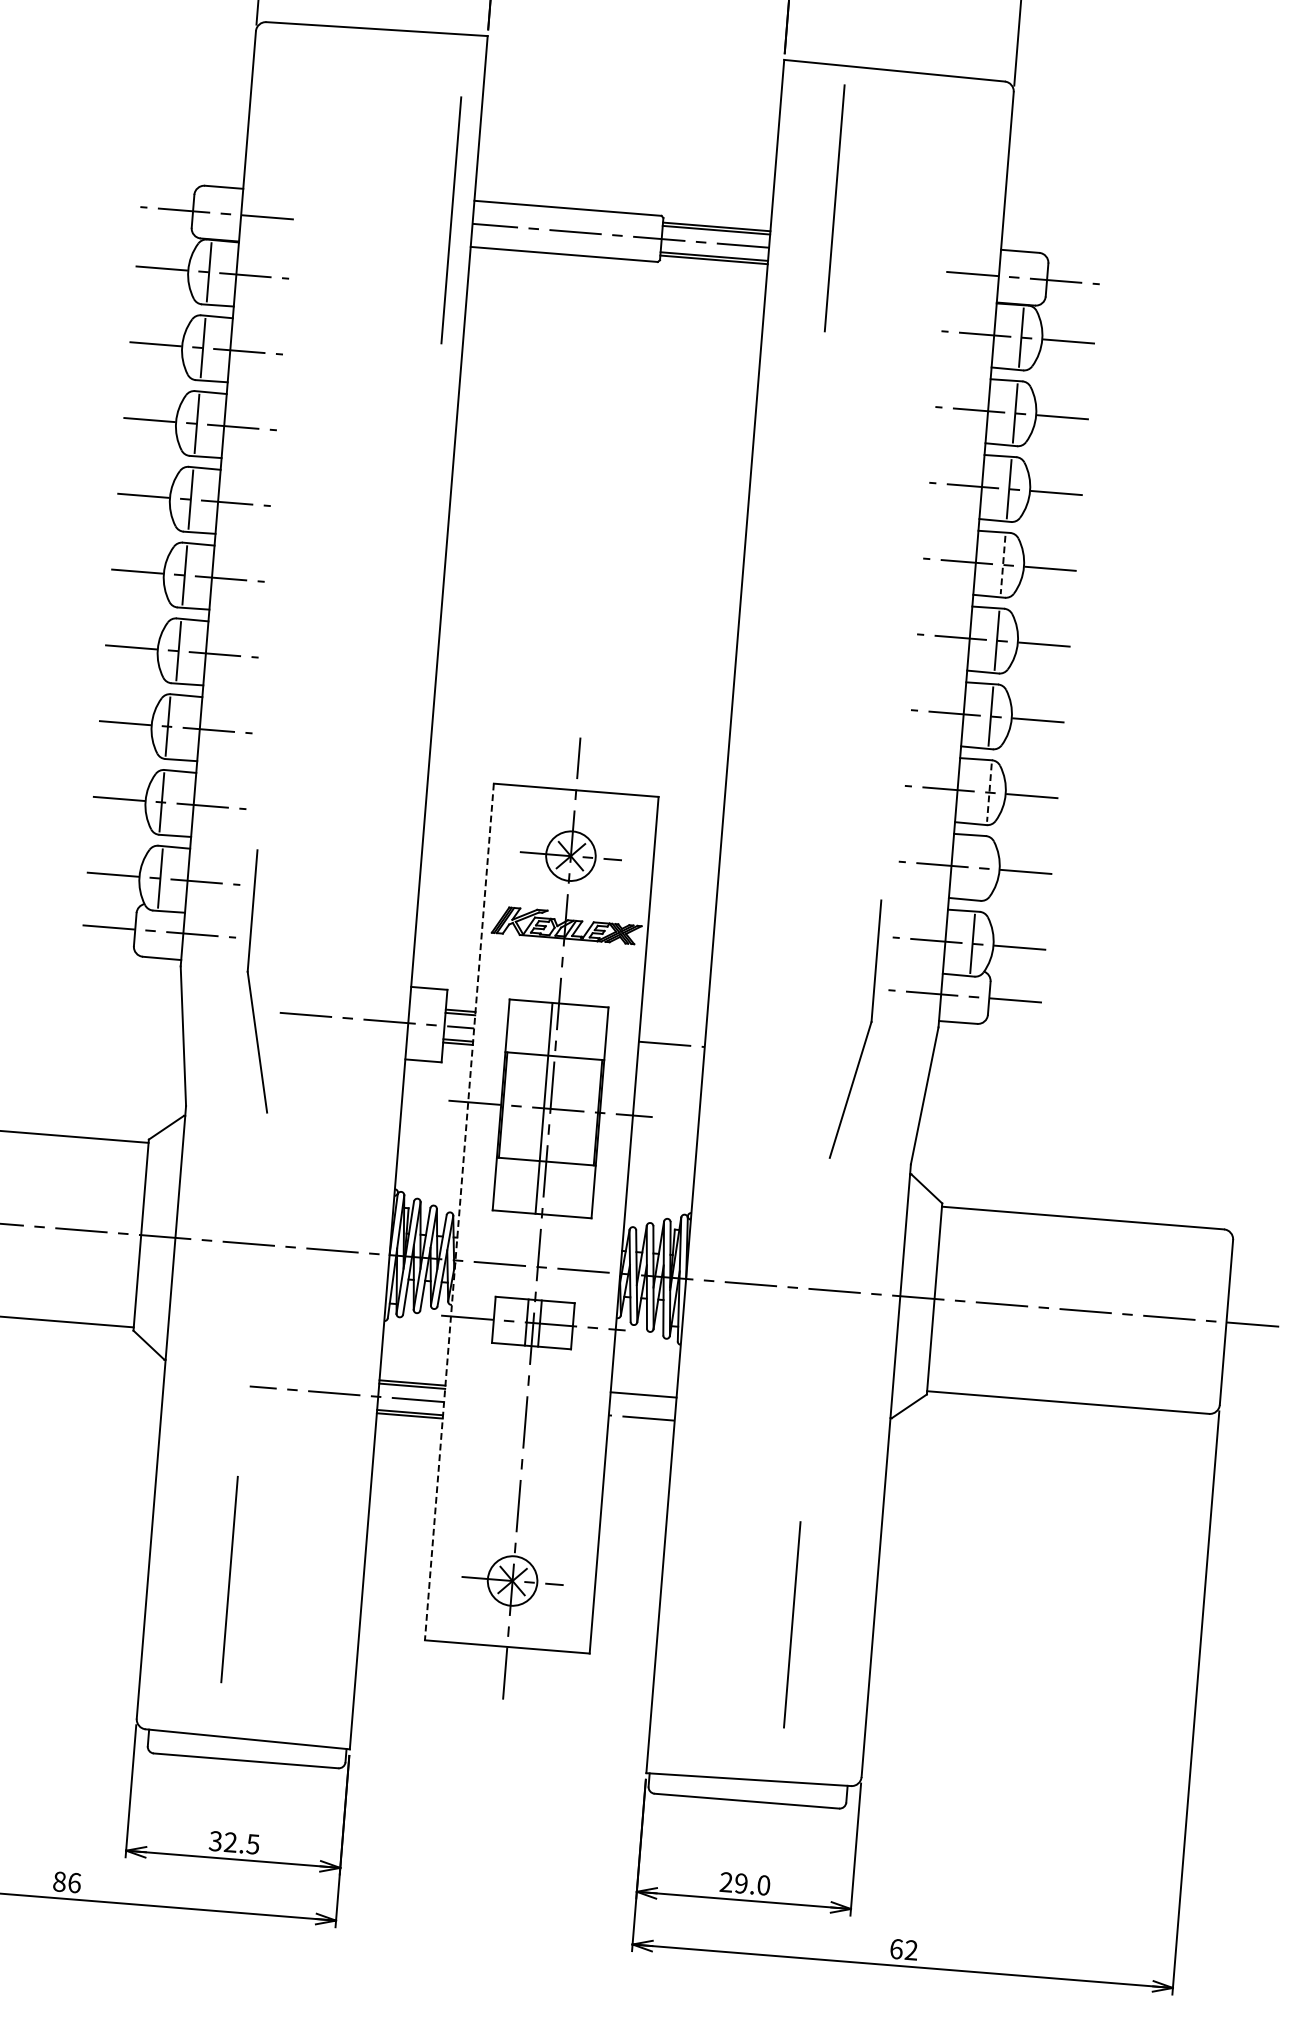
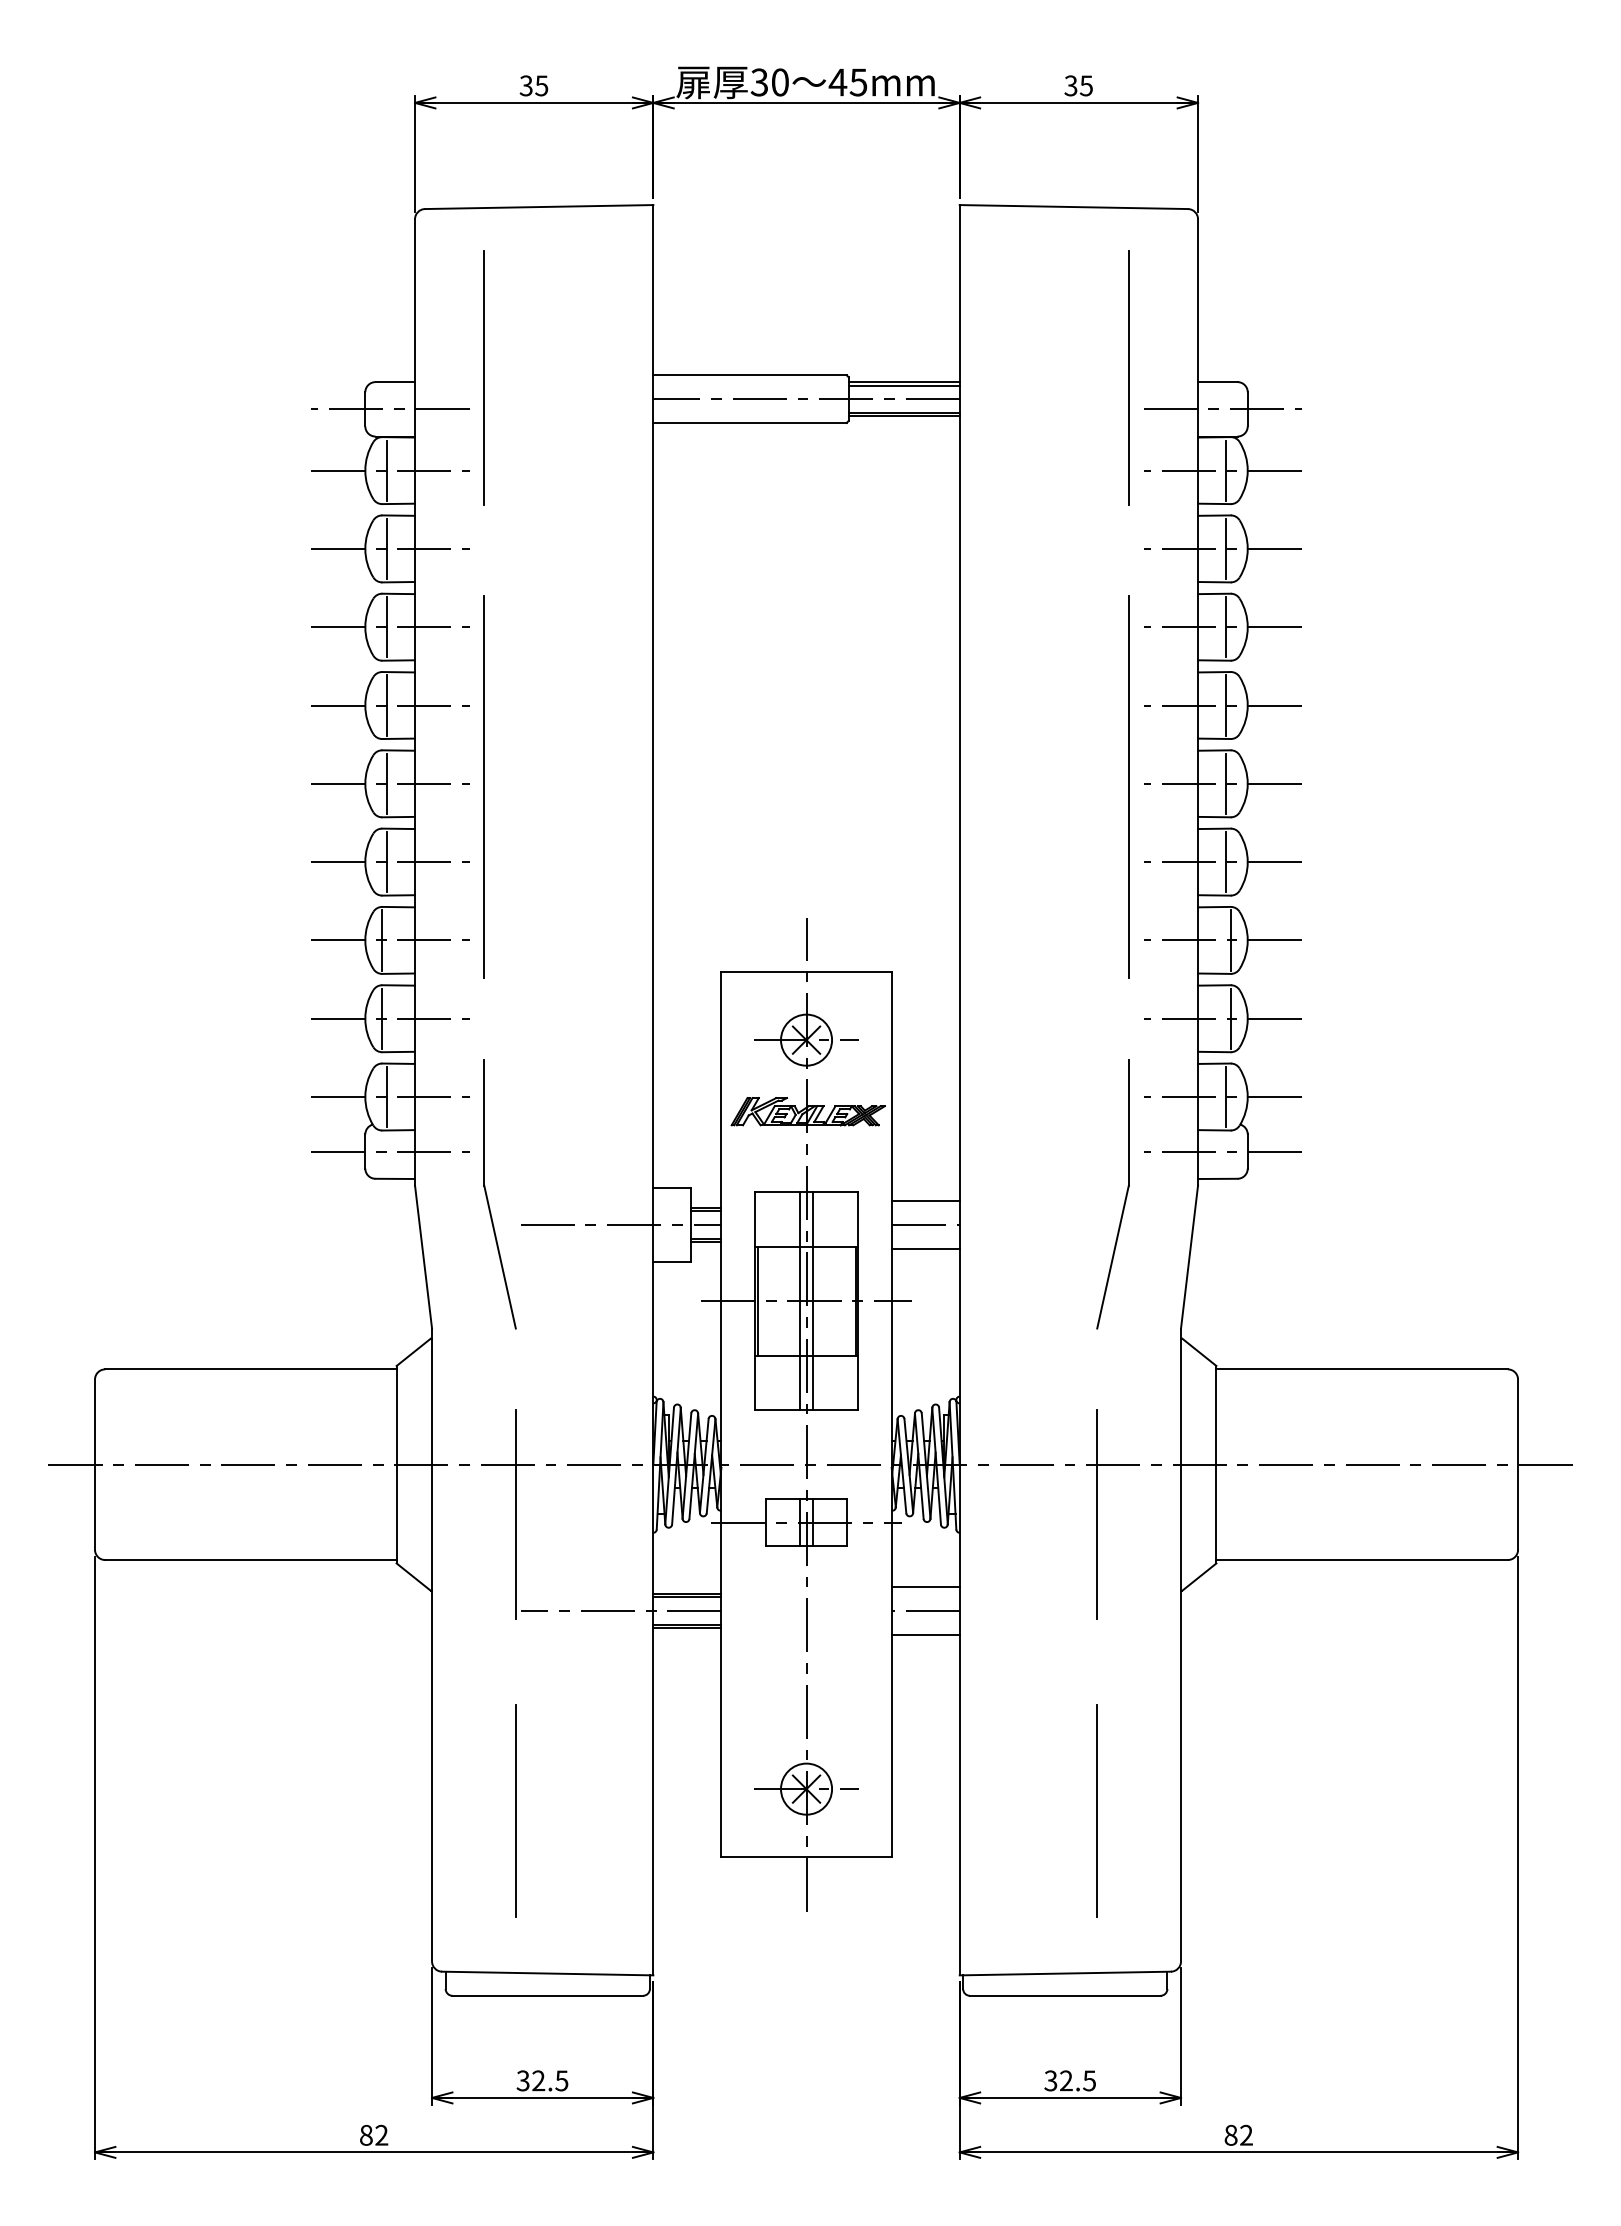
line: (834, 207) -> (1128, 377), moved
line: (450, 219) -> (483, 377), moved
line: (1003, 565) -> (1226, 706), dashed -> solid
line: (279, 585) -> (484, 786), added
line: (902, 635) -> (1128, 786), added
line: (988, 792) -> (1230, 940), dashed -> solid
line: (982, 868) -> (1230, 1018), added
line: (673, 1021) -> (925, 1201), added
line: (669, 1067) -> (925, 1248), added
line: (557, 1109) -> (813, 1301), added
line: (459, 1211) -> (721, 1414), dashed -> solid
line: (252, 1291) -> (515, 1513), added
line: (815, 1336) -> (1097, 1513), added
line: (639, 1440) -> (925, 1634), added
text: (74, 1882) -> (381, 2134), 86 -> 82
text: (744, 1883) -> (1069, 2080), 29.0 -> 32.5
text: (896, 1948) -> (1230, 2134), 62 -> 82

